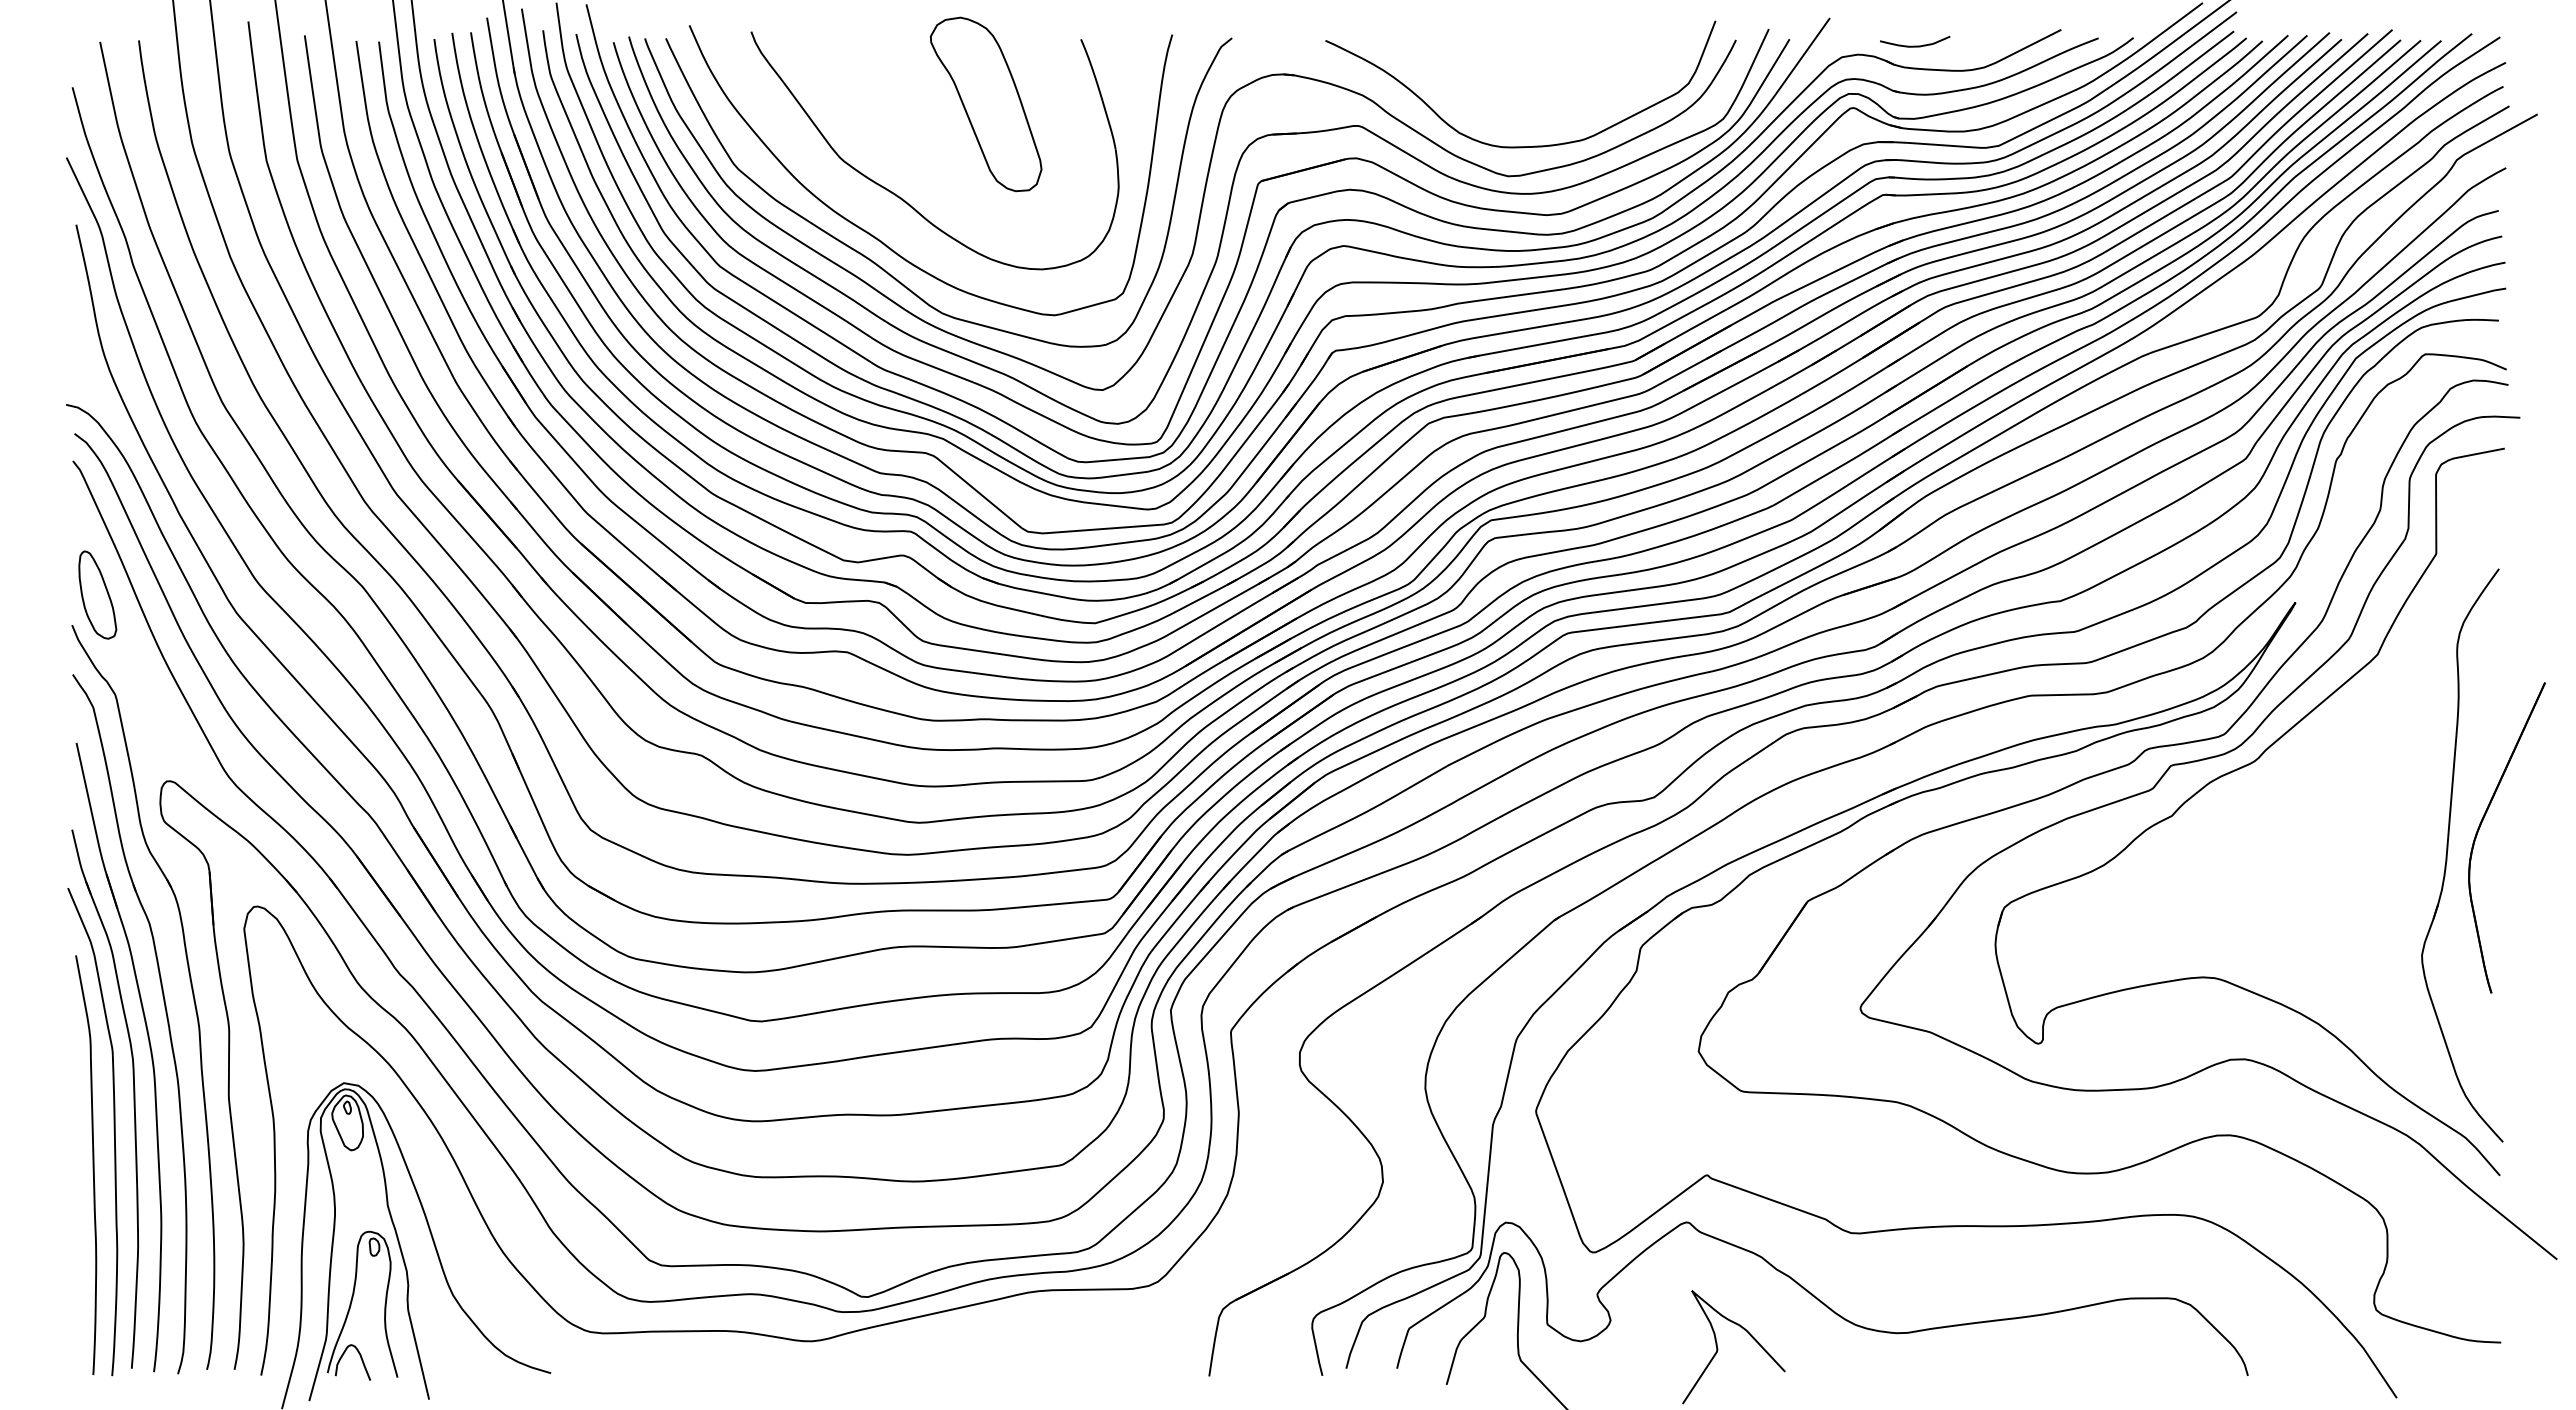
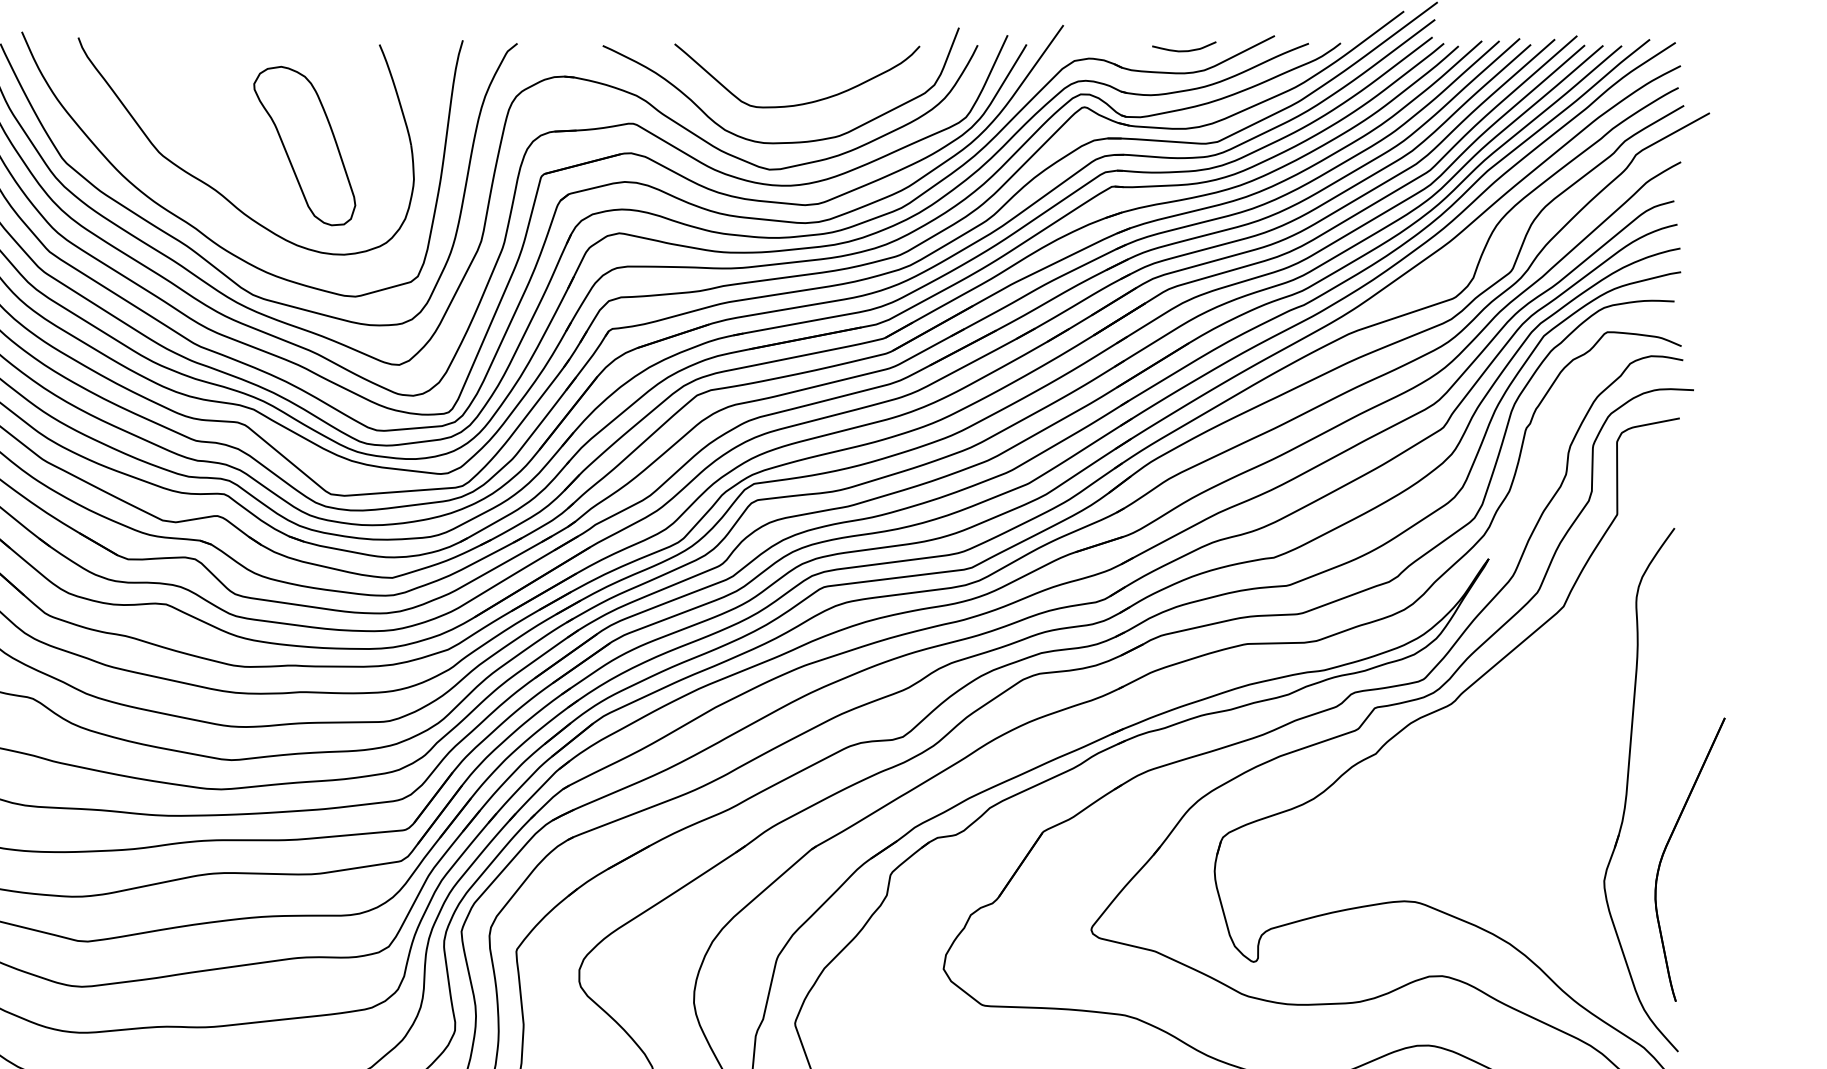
curve: (1915, 45) -> (1184, 50), moved
curve: (1544, 103) -> (802, 103), added
part: (986, 104) -> (305, 146), moved
part: (2481, 825) -> (1666, 848), moved

